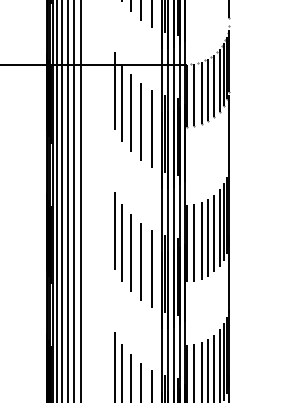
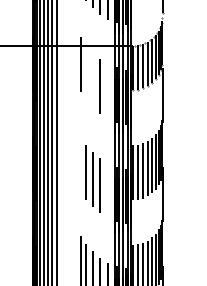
line: (122, 102) -> (86, 72), removed
line: (130, 112) -> (92, 79), removed
line: (153, 128) -> (108, 91), removed
line: (115, 230) -> (81, 163), removed
line: (153, 268) -> (108, 190), removed

